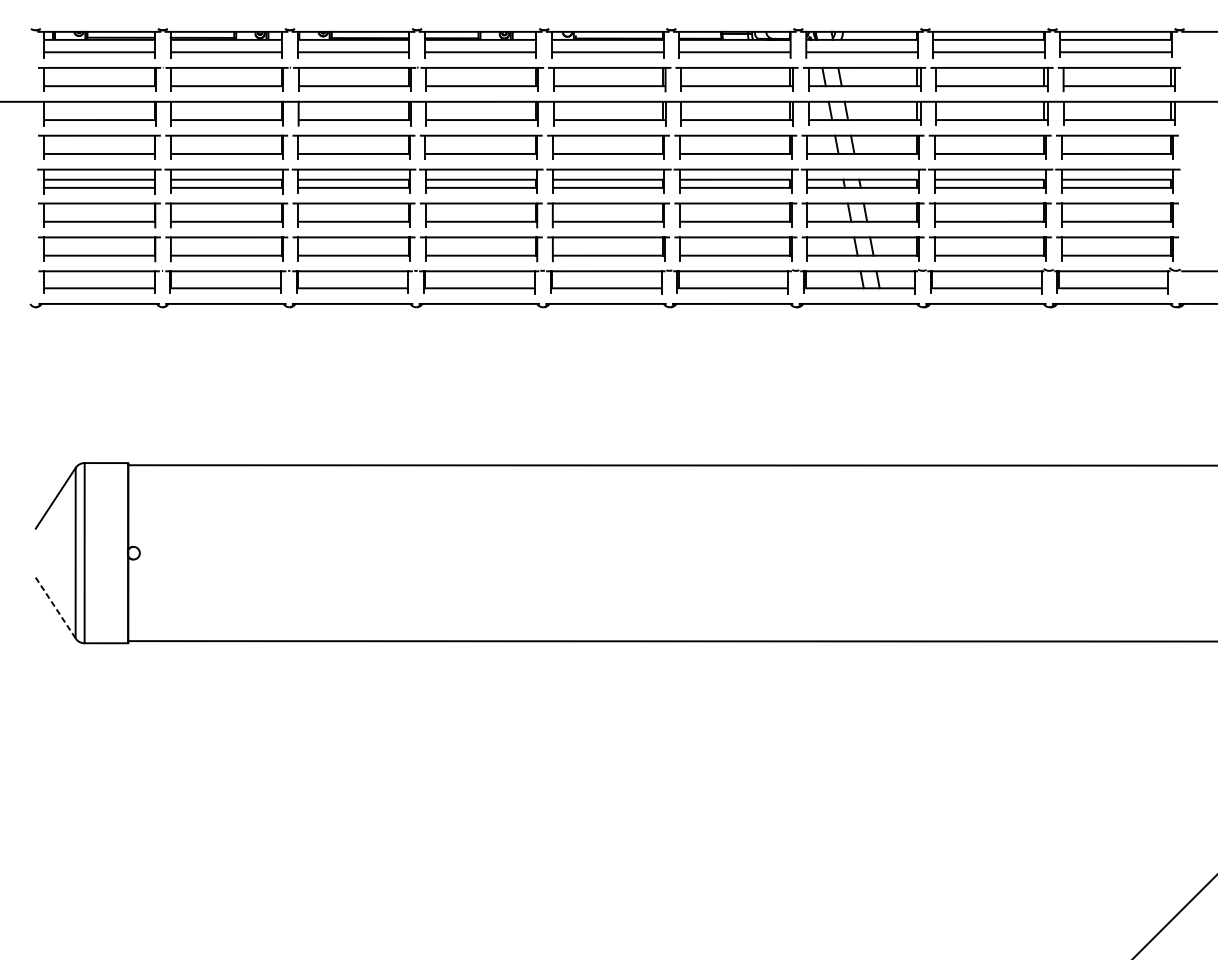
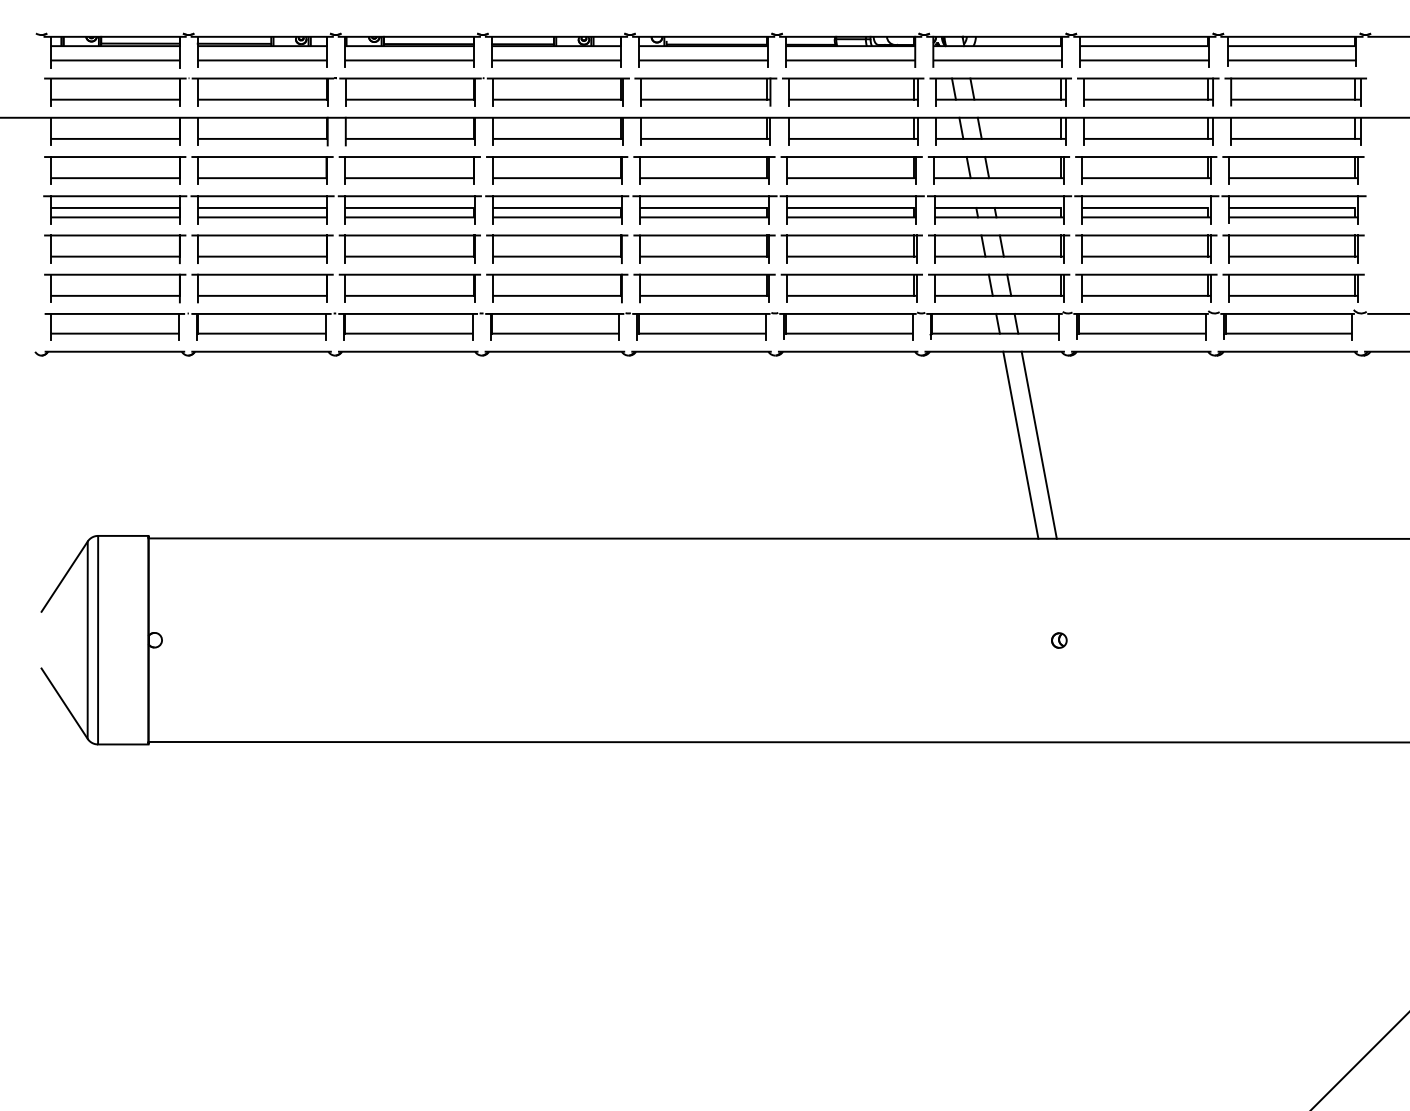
line: (881, 384) -> (1020, 444), added
line: (897, 384) -> (1038, 444), added
part: (915, 553) -> (1059, 640), added
line: (55, 608) -> (64, 704), dashed -> solid

